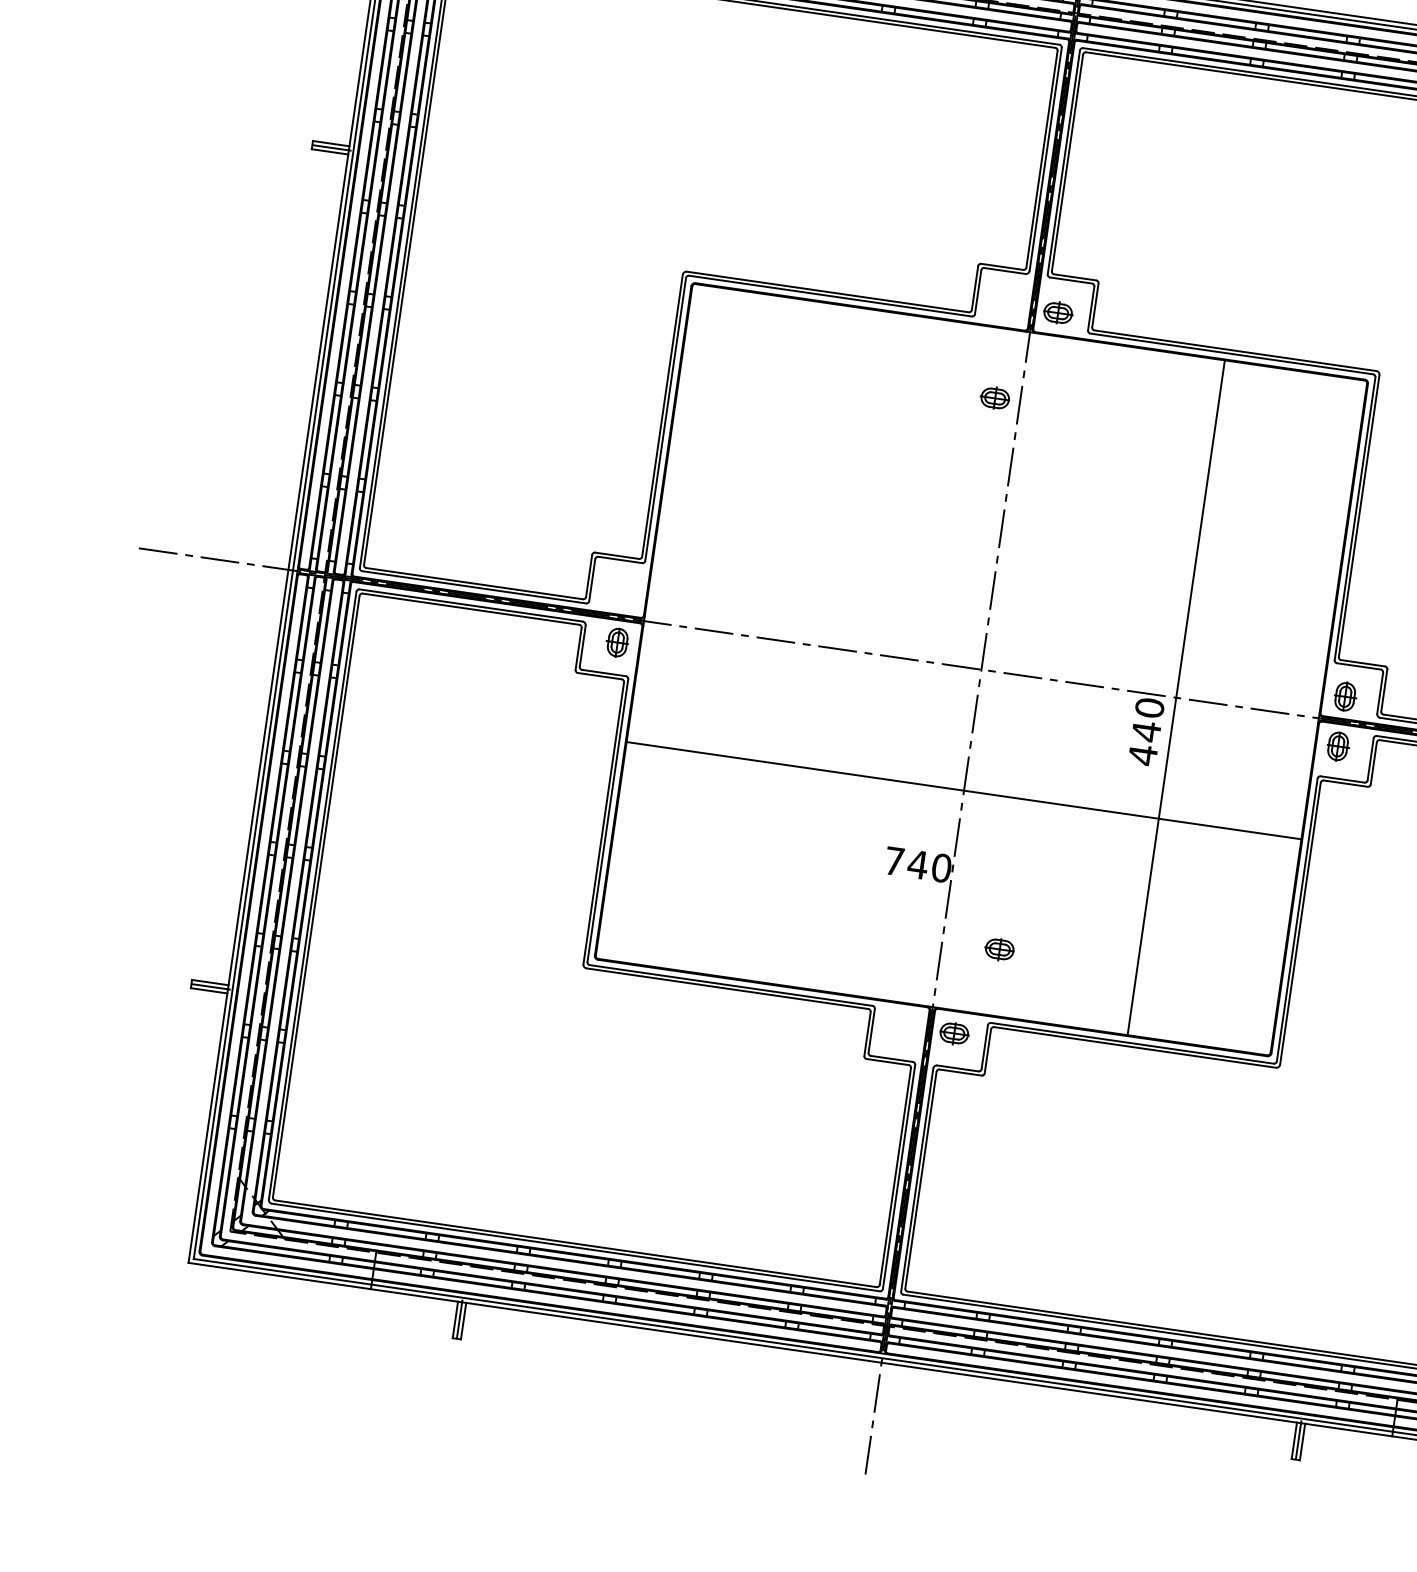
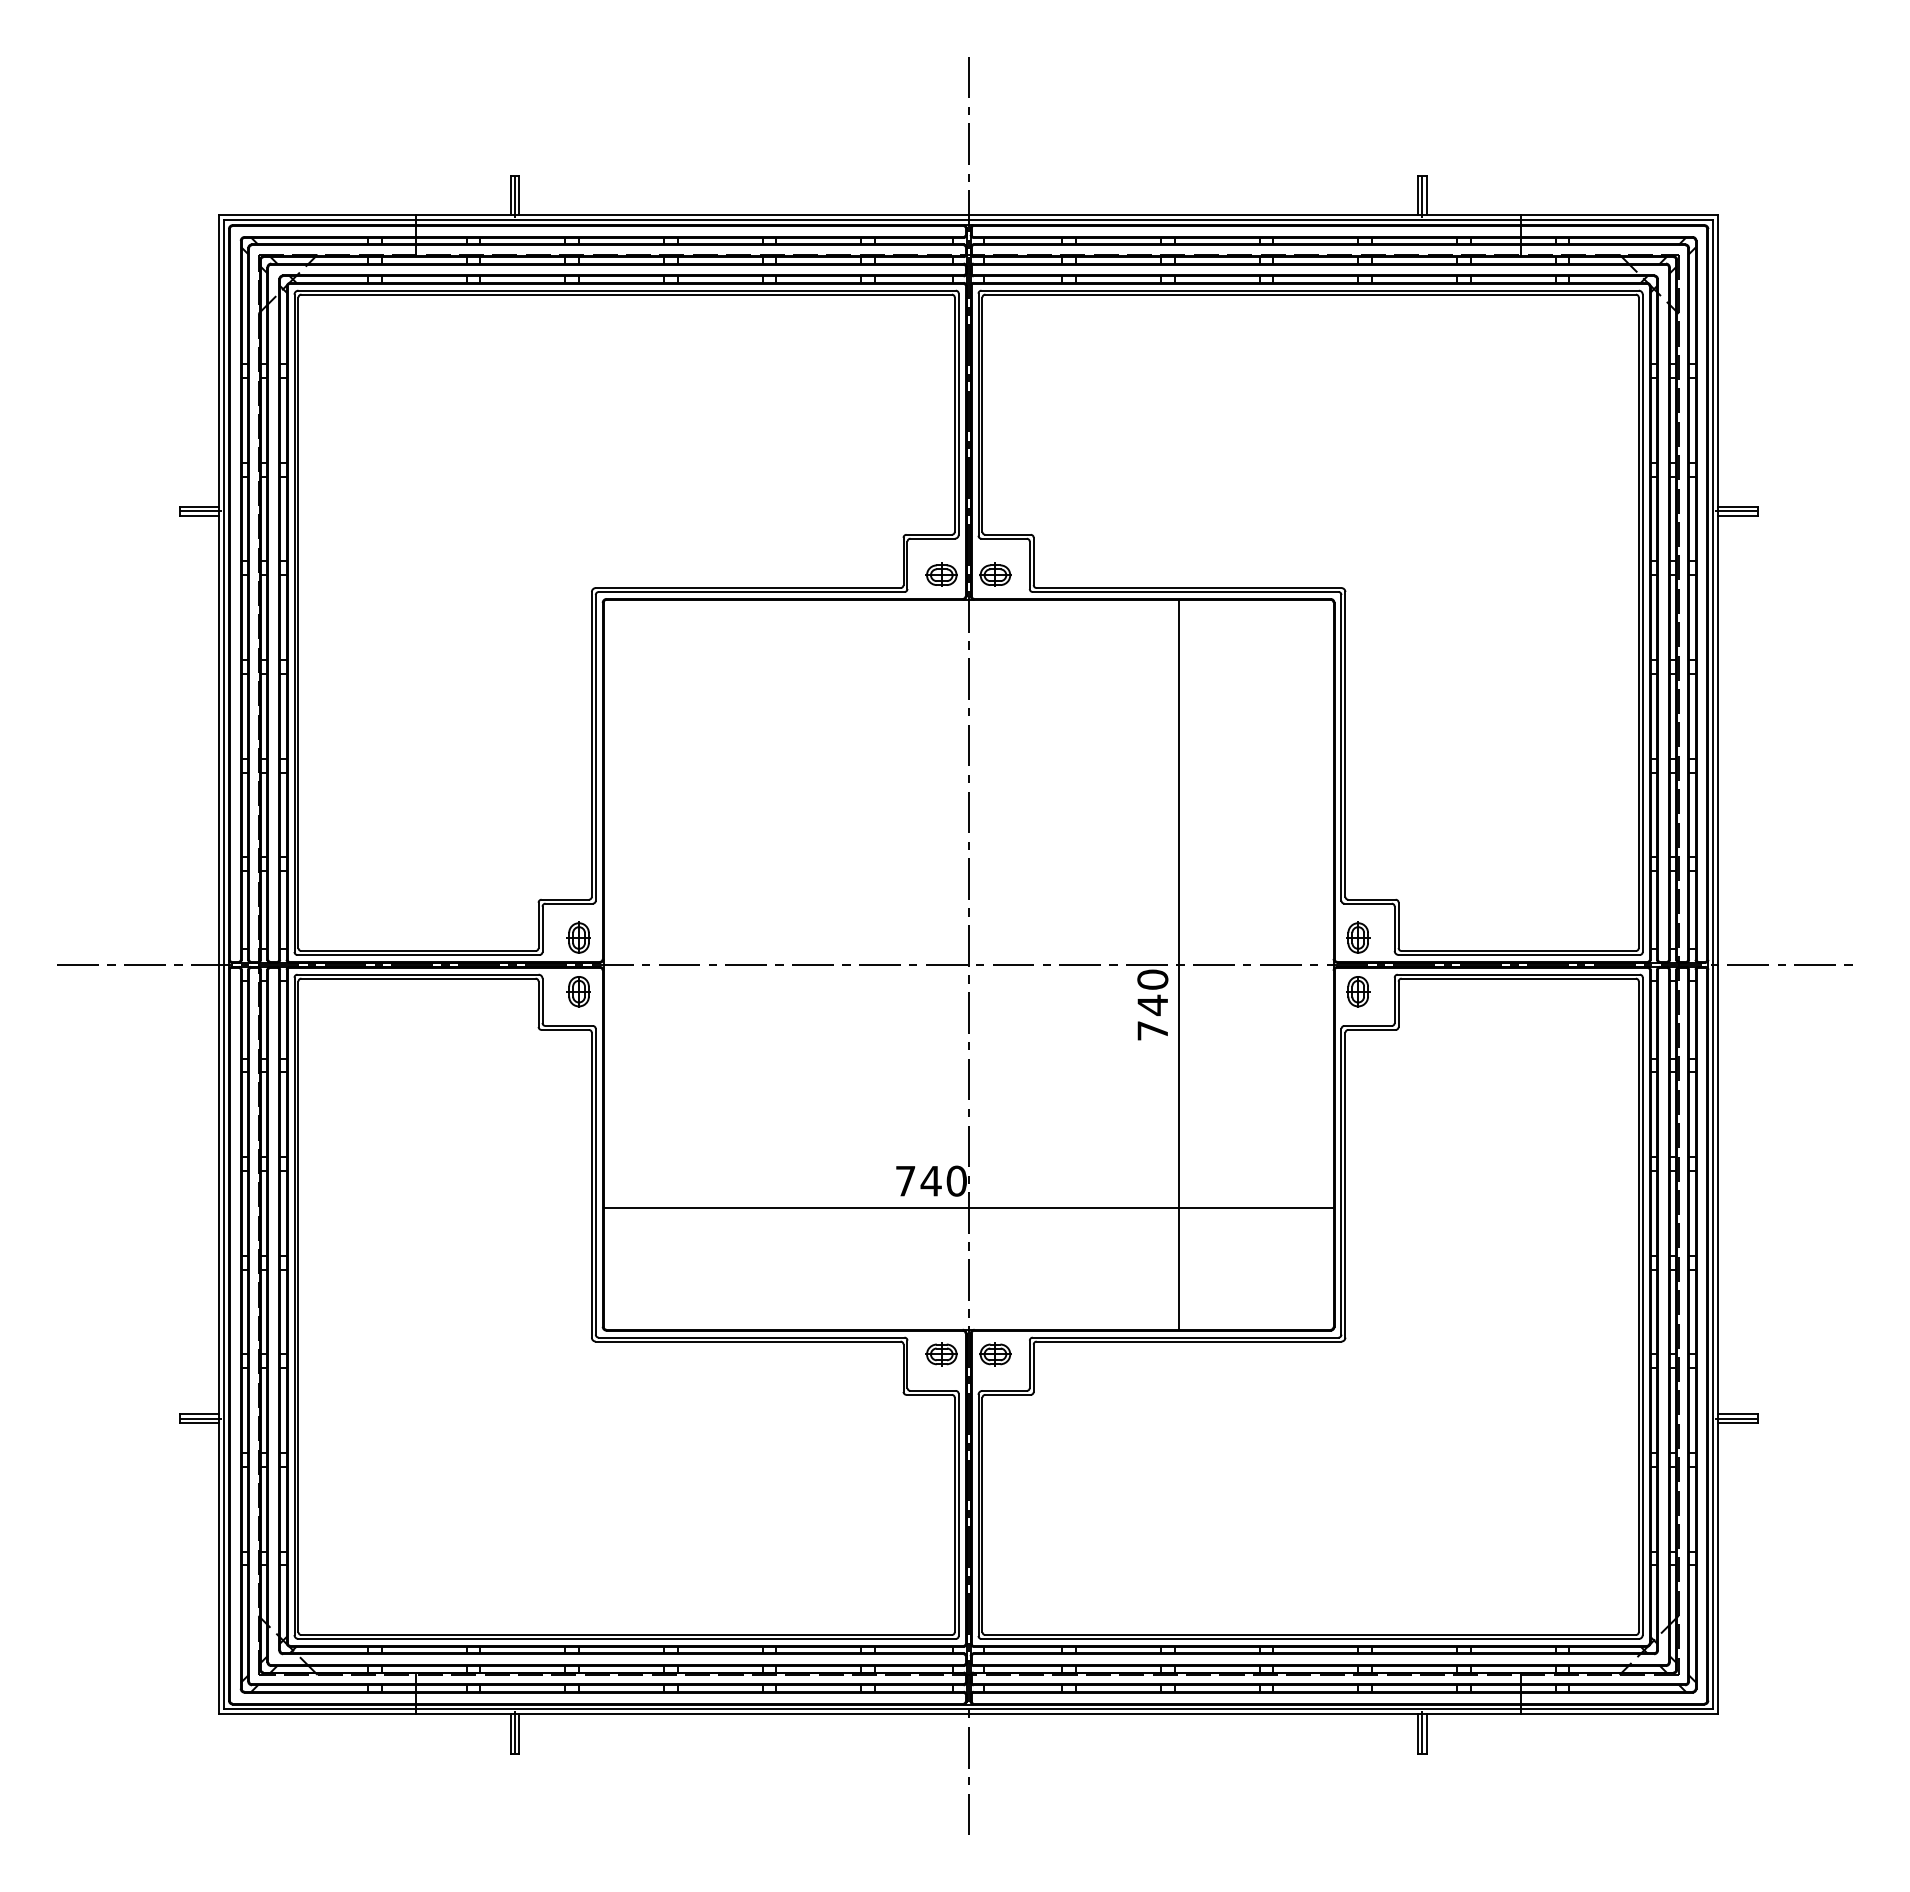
part: (995, 397) -> (941, 574), moved
part: (624, 592) -> (578, 937), added
text: (1142, 754) -> (1152, 1030), 440 -> 740
line: (963, 790) -> (968, 1207), moved
part: (999, 949) -> (941, 1354), moved

